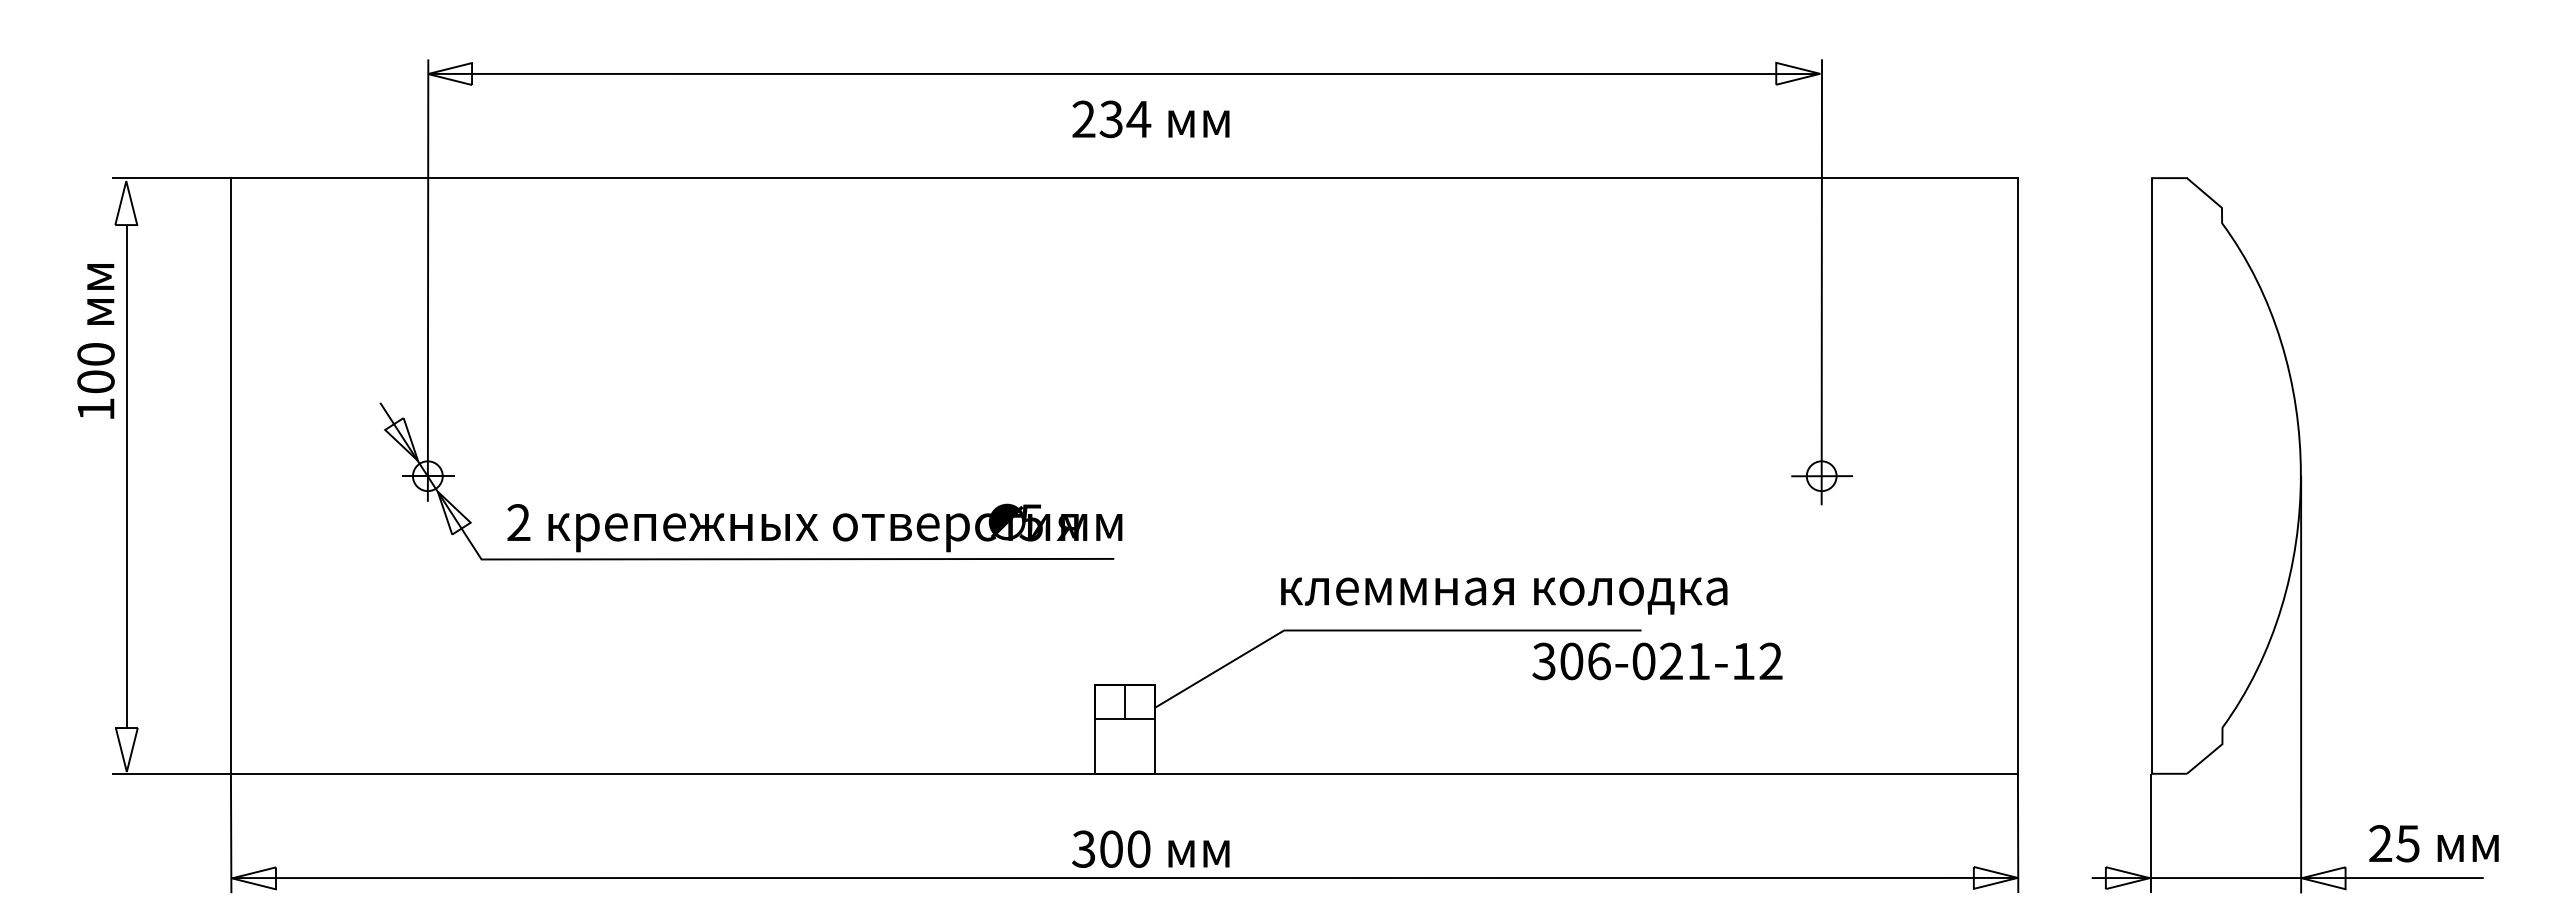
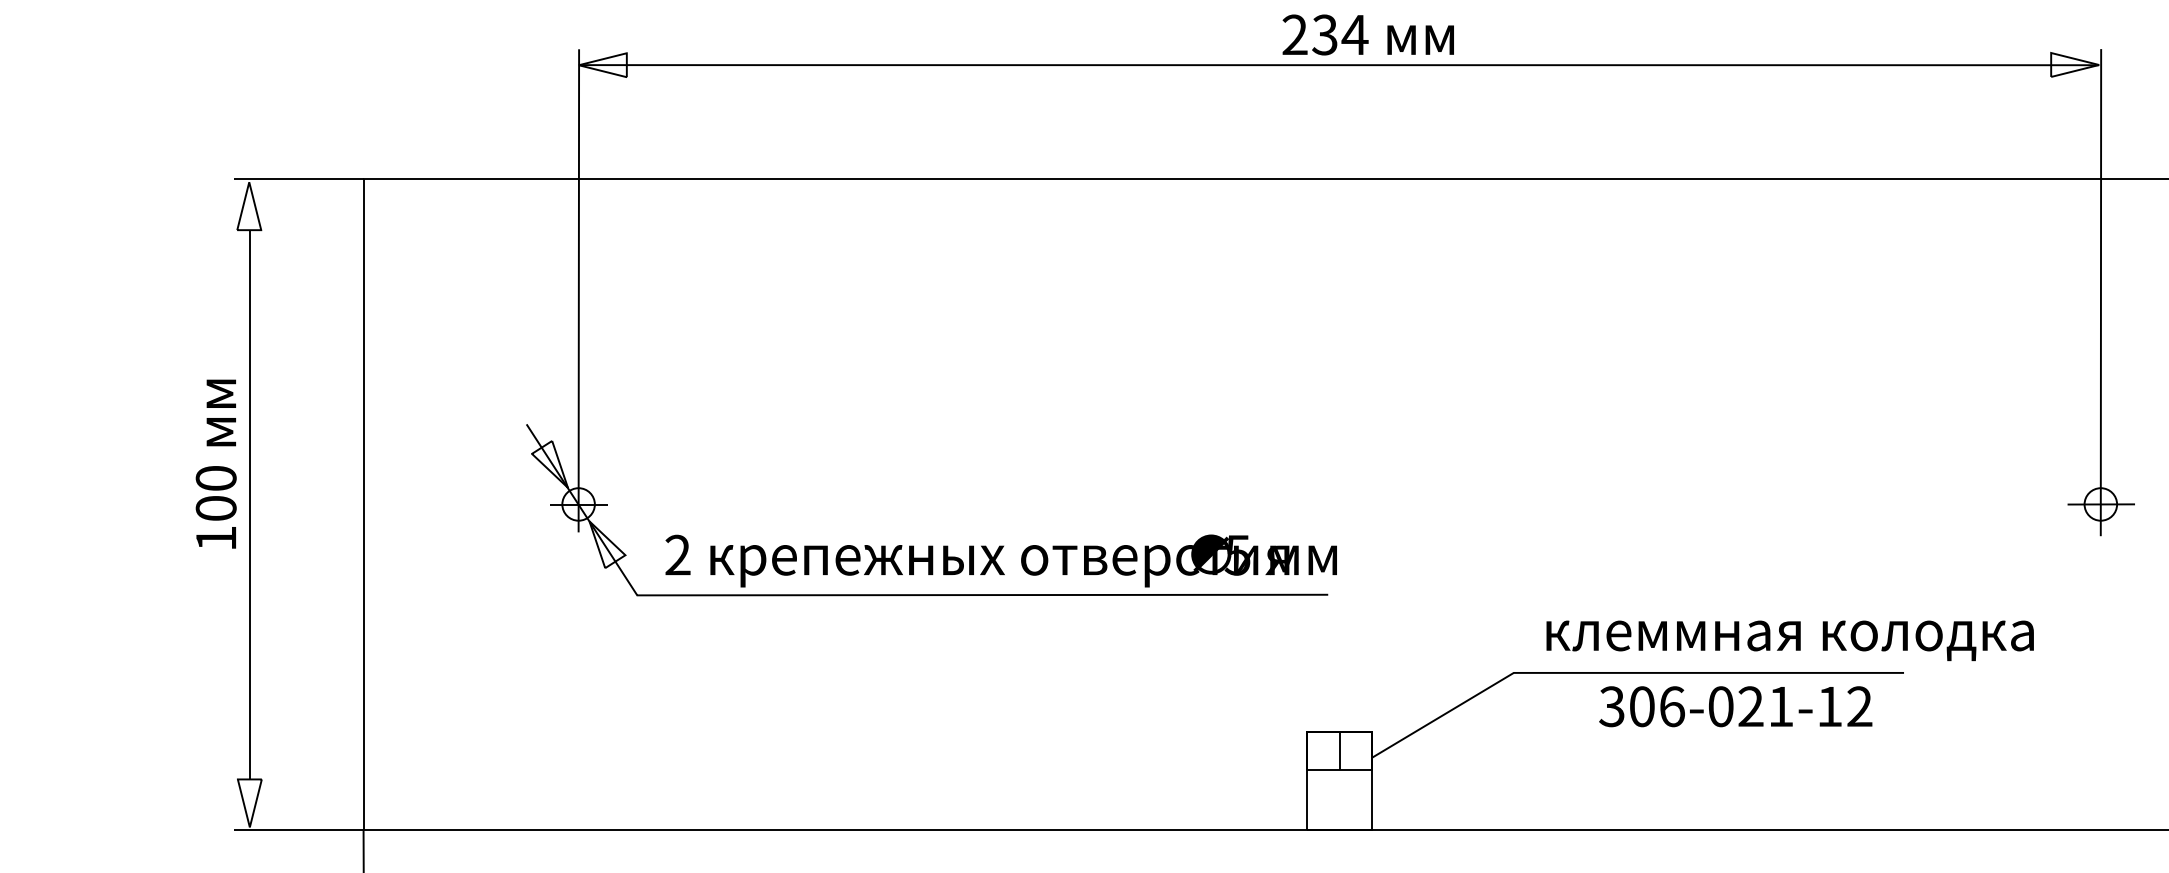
text: (1150, 119) -> (1367, 35), moved
text: (95, 341) -> (215, 464), moved
text: (1504, 595) -> (1790, 640), moved
text: (1657, 661) -> (1735, 706), moved

